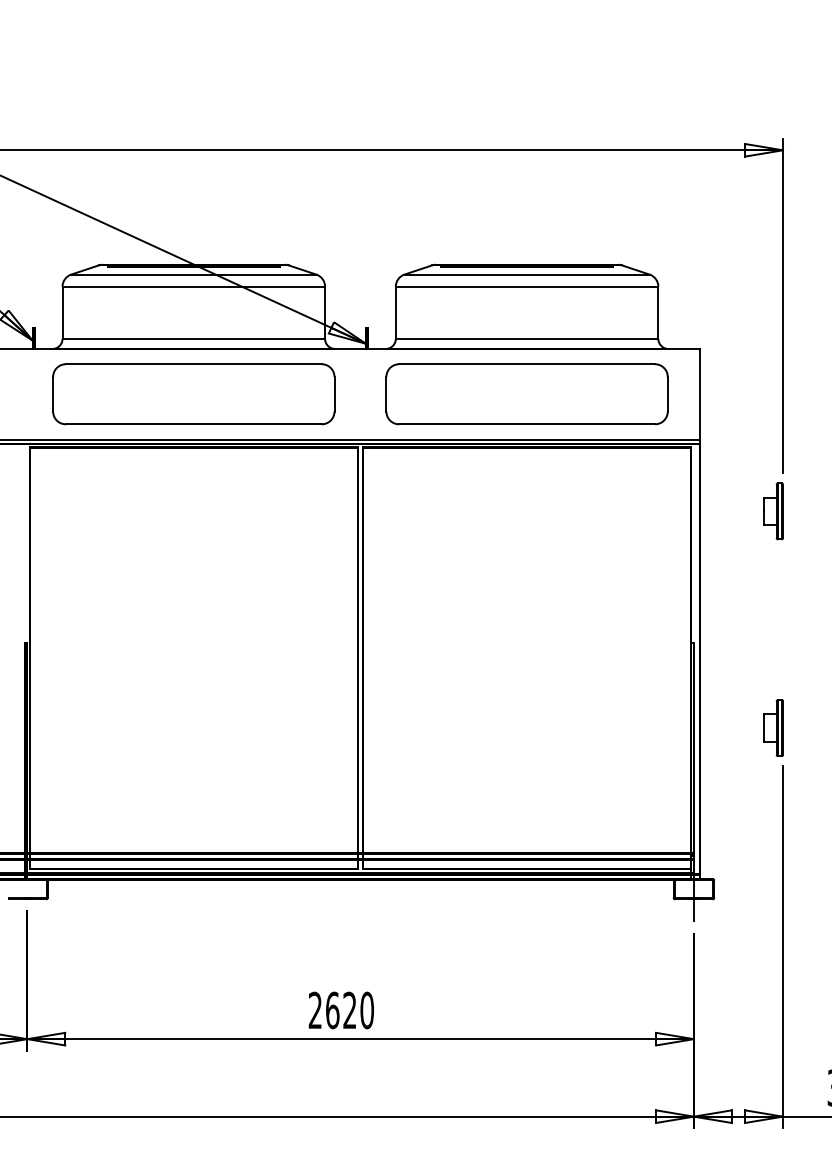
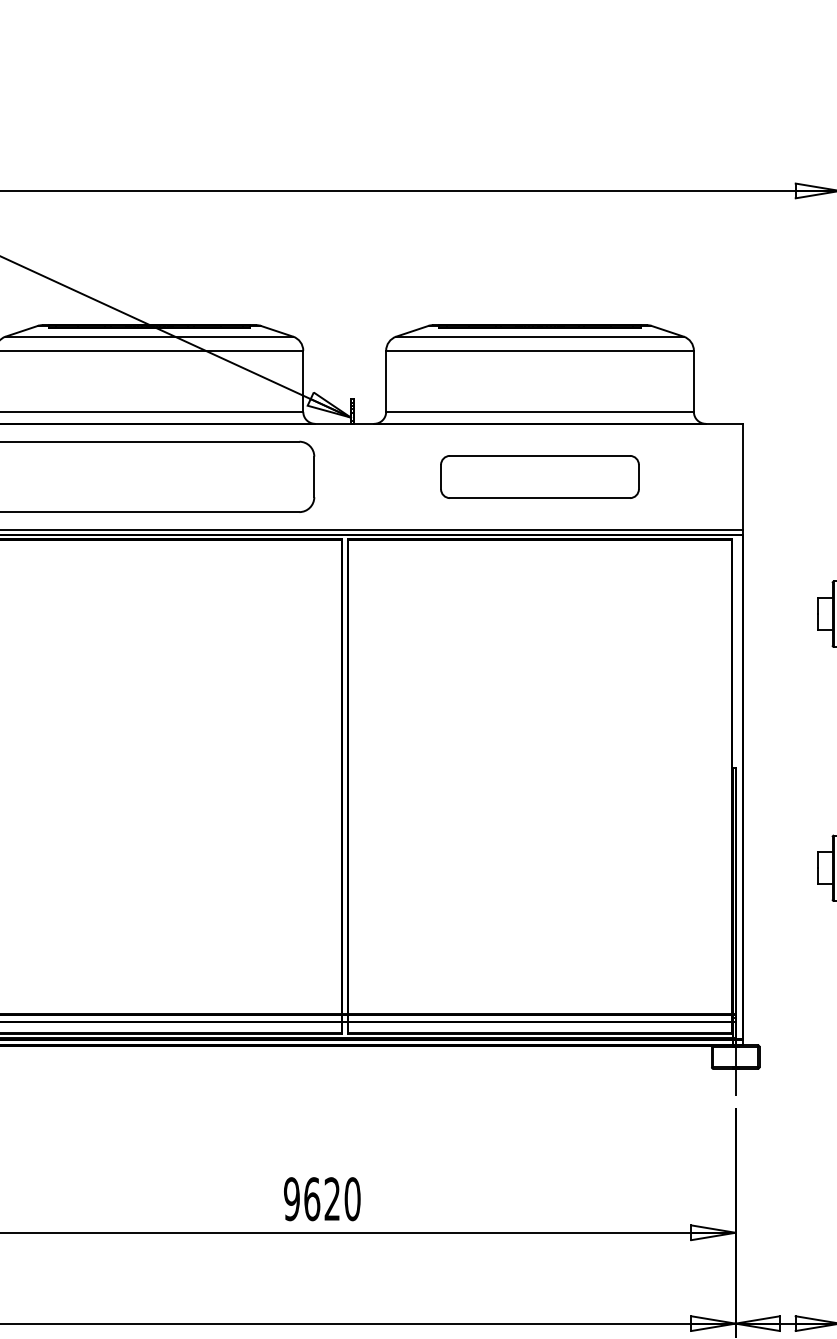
part: (526, 394) -> (539, 477), size x0.6
text: (315, 1010) -> (292, 1199), 2620 -> 9620

